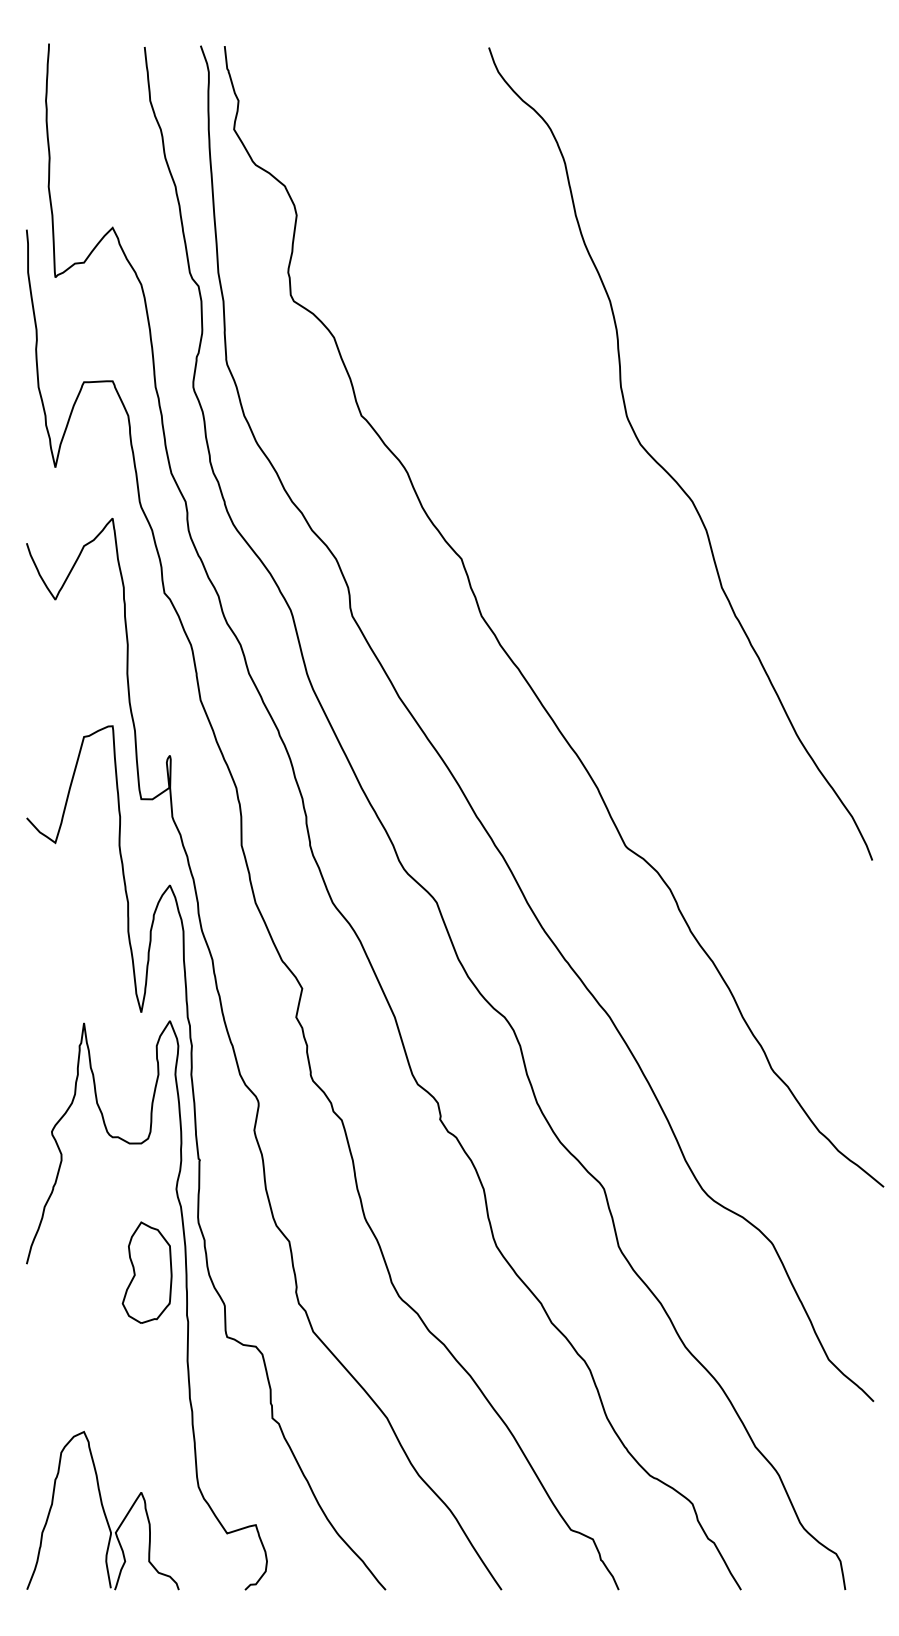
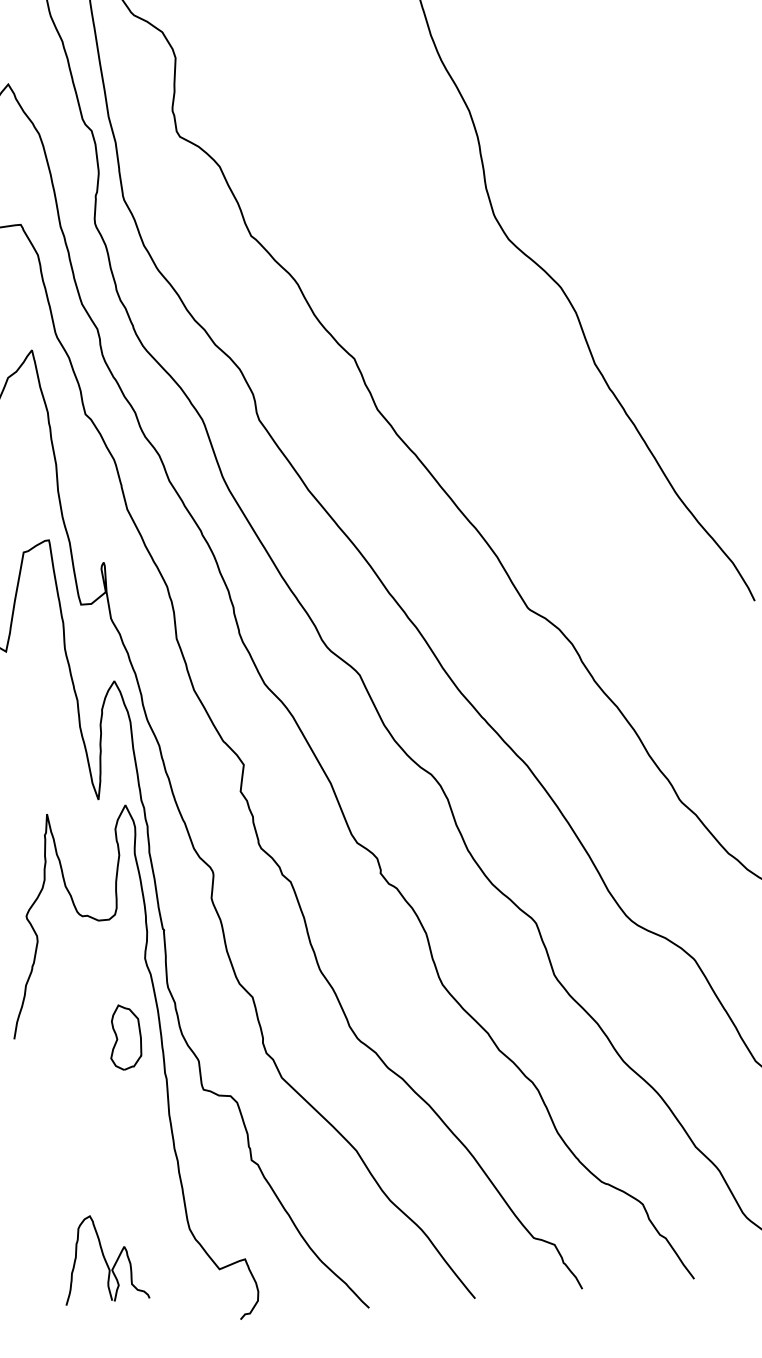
part: (146, 1272) -> (124, 1037), size x0.7
part: (102, 1510) -> (103, 1258), size x0.6

